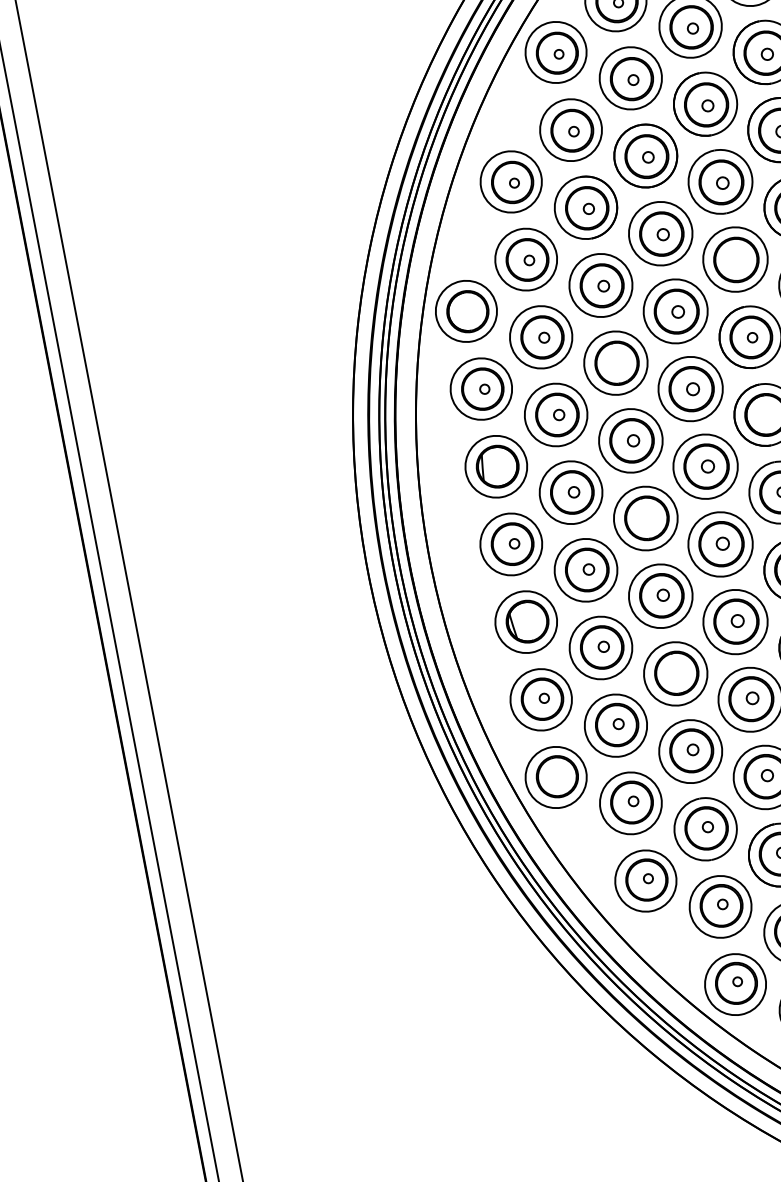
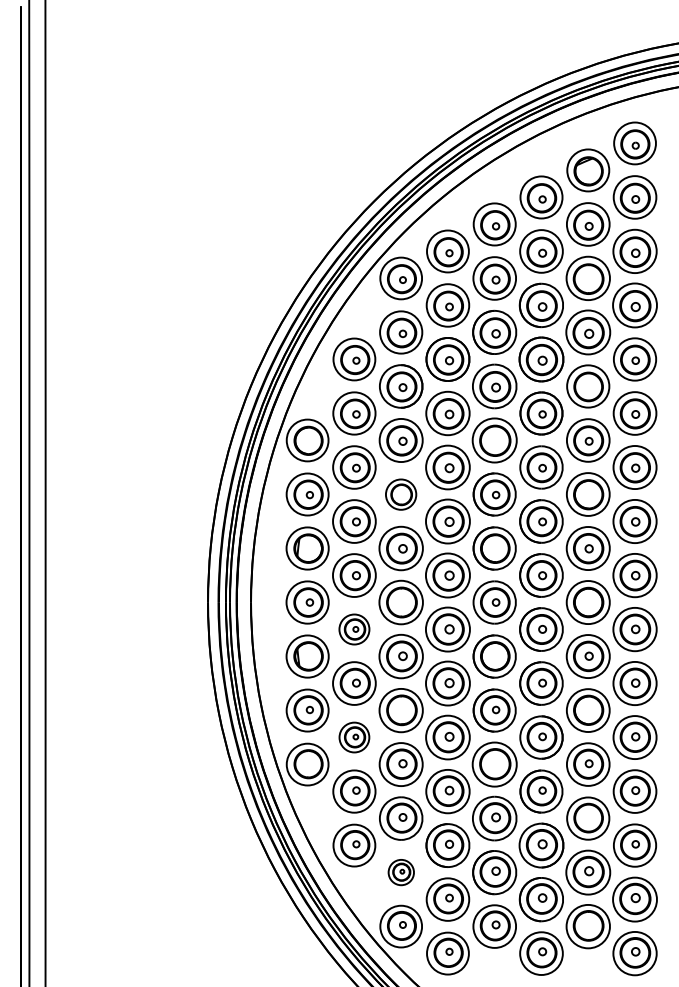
part: (614, 363) -> (400, 494), size x0.7
part: (586, 570) -> (354, 629), size x0.7
part: (616, 725) -> (354, 737), size x0.7
part: (721, 906) -> (401, 872), size x0.6

